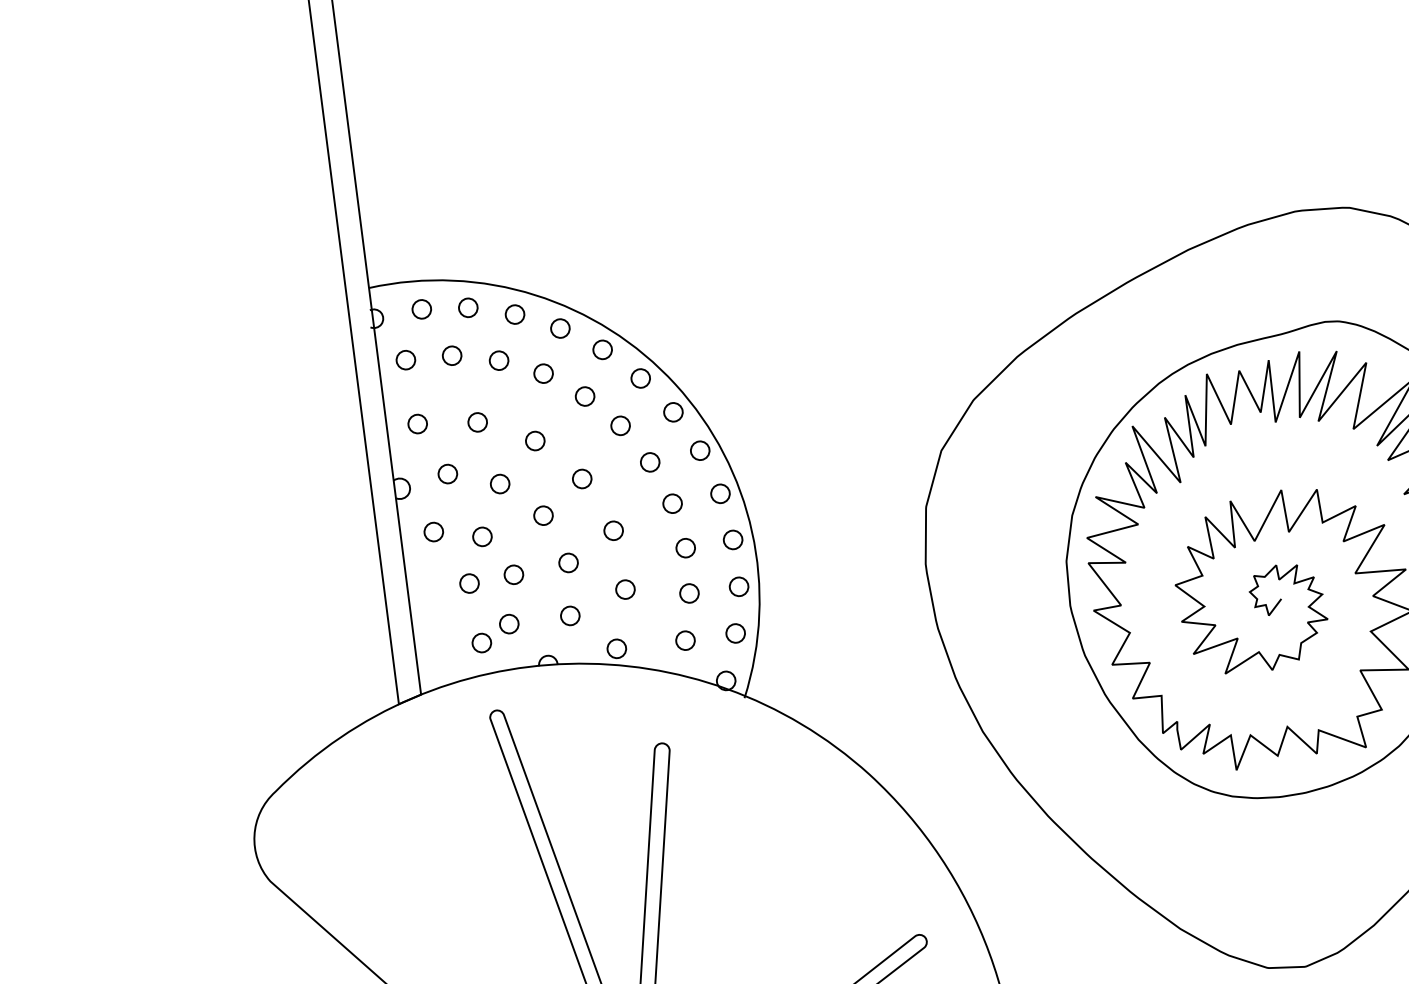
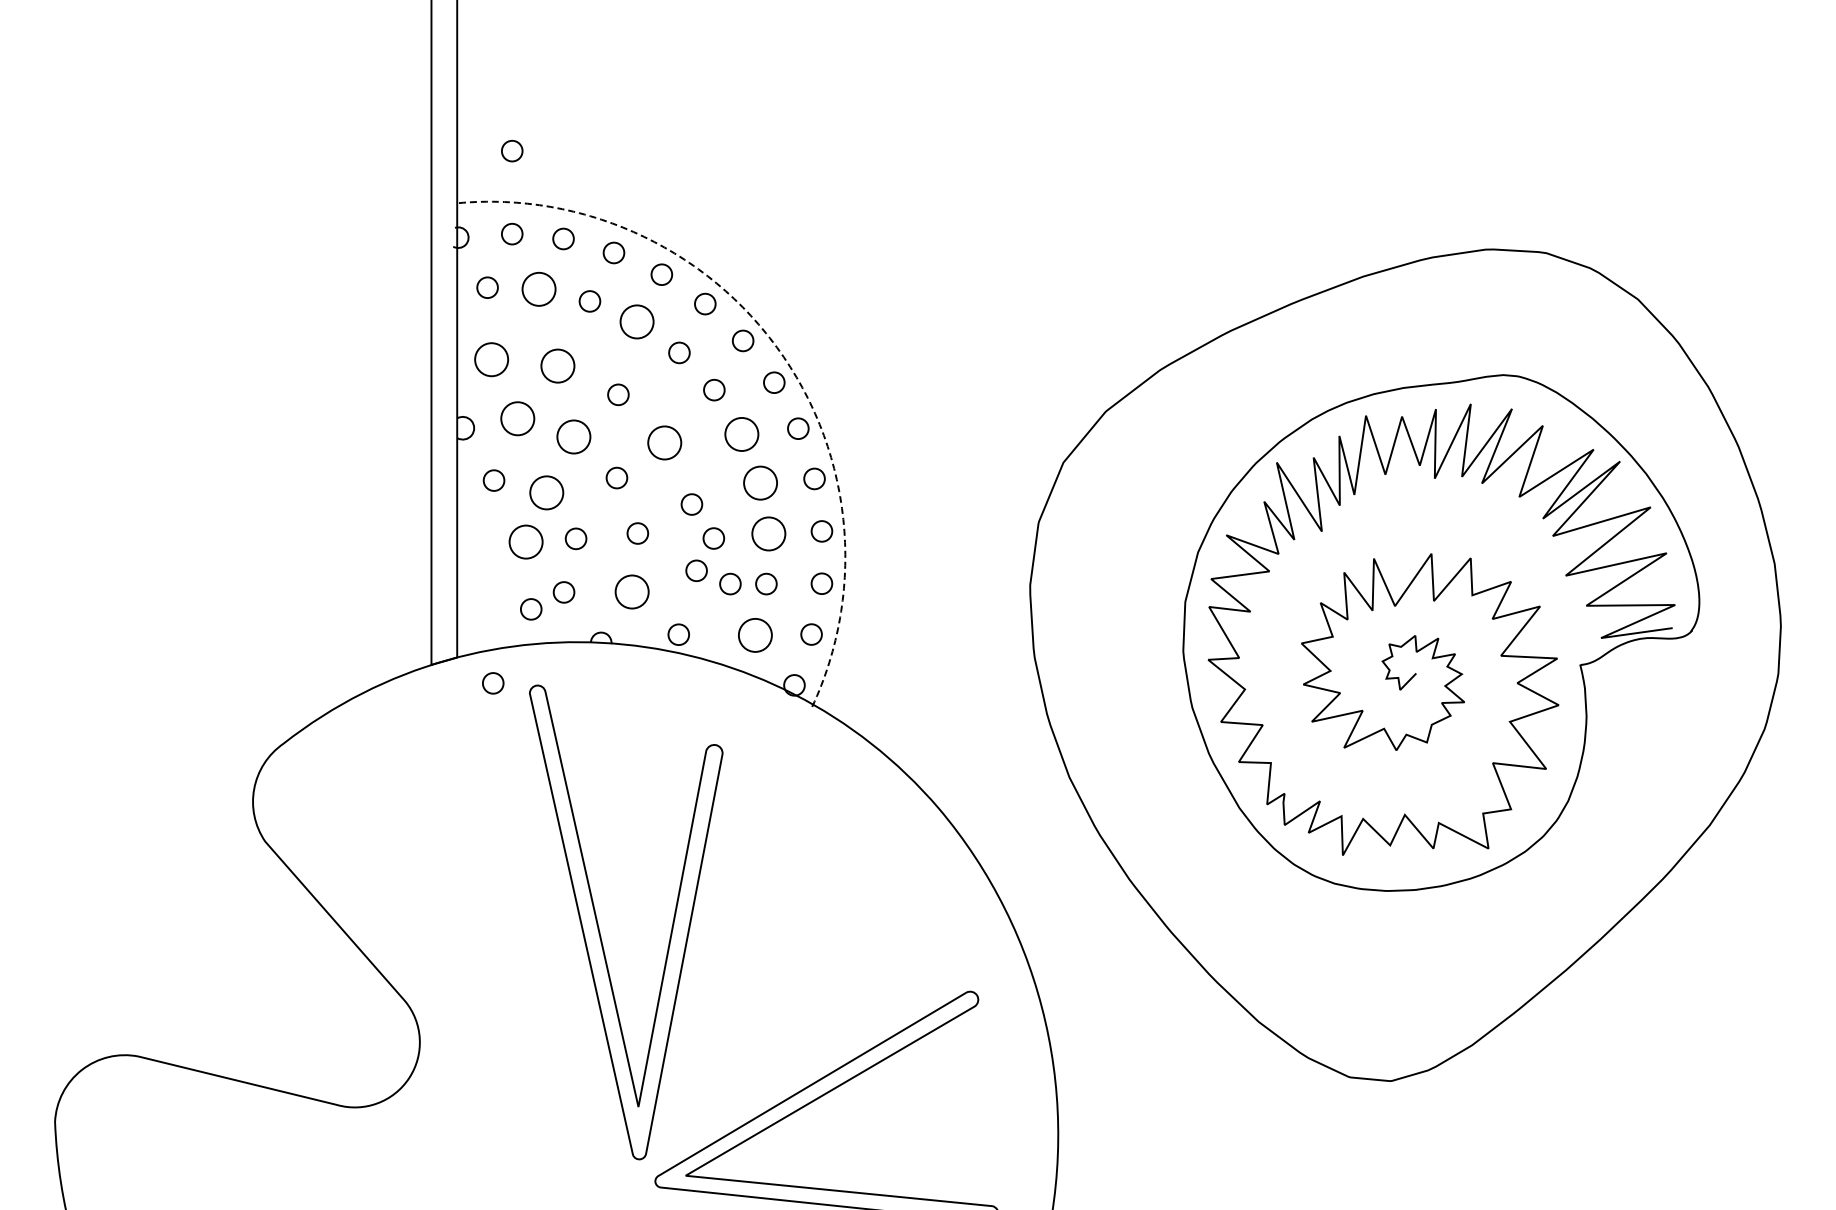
circle: (412, 234) -> (512, 150), added
circle: (451, 355) -> (538, 289), size x1.6
circle: (543, 373) -> (636, 321), size x1.6
line: (675, 384) -> (780, 352), solid -> dashed
circle: (477, 422) -> (557, 366), size x1.6
circle: (417, 423) -> (491, 359), size x1.6
circle: (650, 462) -> (741, 434), size x1.6
circle: (447, 473) -> (517, 418), size x1.6
circle: (582, 479) -> (664, 443), size x1.6
circle: (499, 484) -> (573, 437), size x1.6
circle: (672, 503) -> (760, 482), size x1.6
circle: (482, 536) -> (546, 492), size x1.6
circle: (685, 547) -> (768, 533), size x1.6
circle: (636, 558) -> (713, 538), added
circle: (469, 583) -> (525, 542), size x1.6
circle: (657, 597) -> (730, 583), added
circle: (570, 615) -> (632, 591), size x1.6
circle: (685, 640) -> (755, 635), size x1.6
circle: (456, 713) -> (493, 683), added

